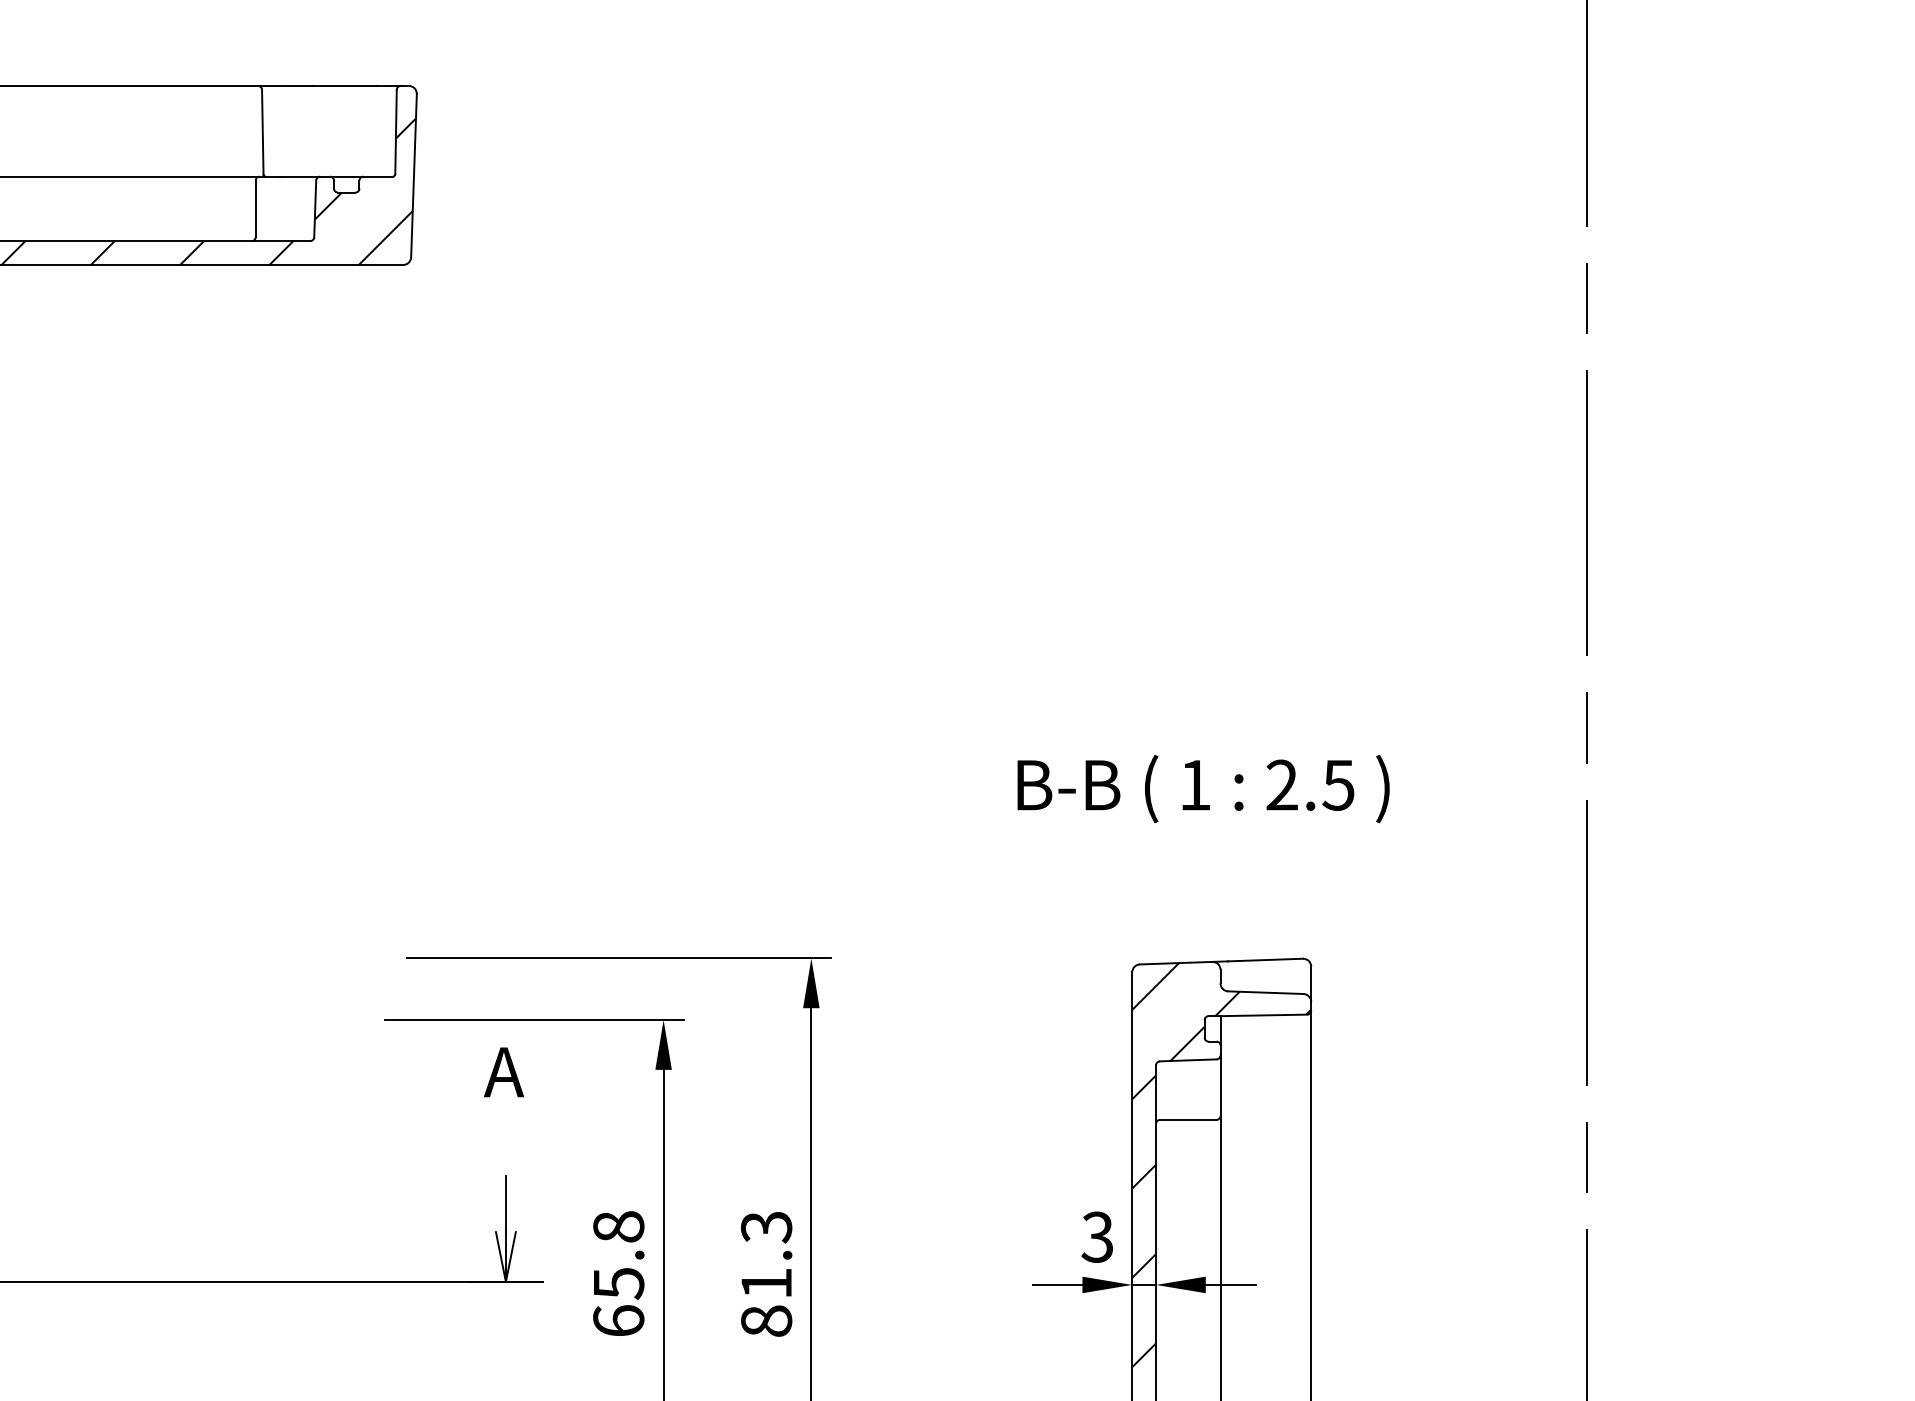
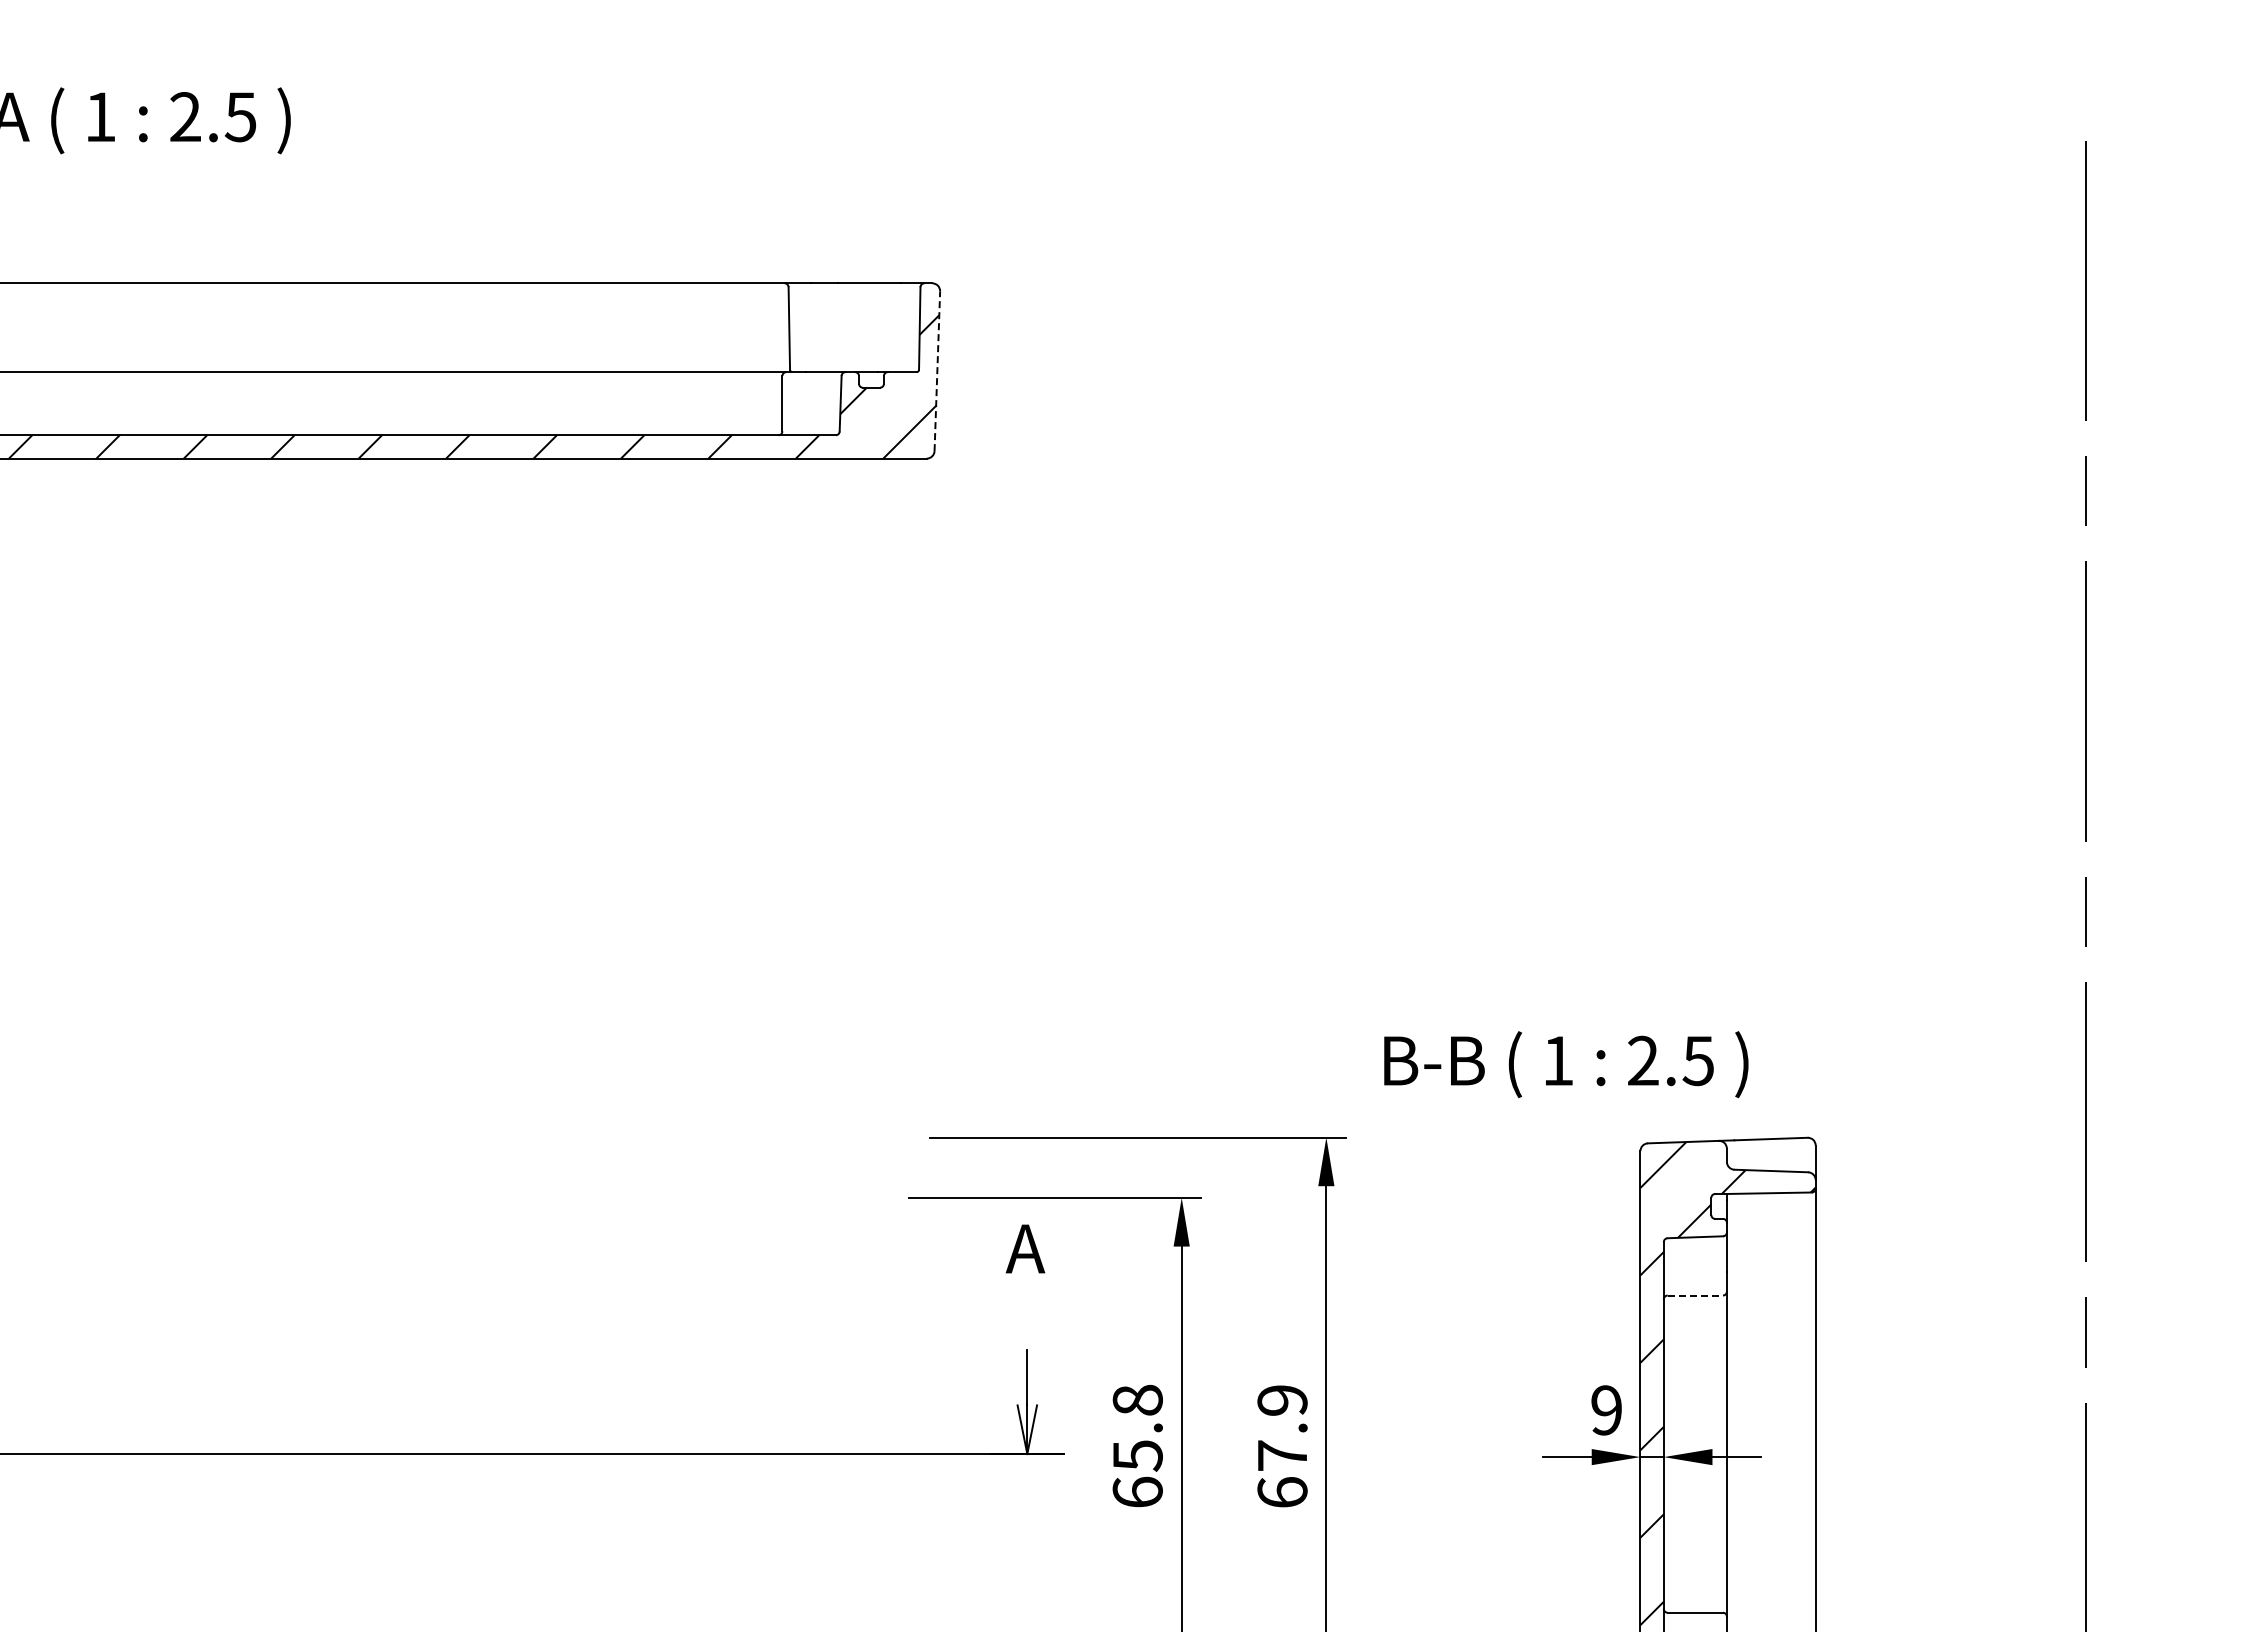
line: (414, 175) -> (937, 371), solid -> dashed
text: (1203, 788) -> (1566, 1064), moved
line: (1188, 1119) -> (1695, 1295), solid -> dashed
text: (1096, 1237) -> (1605, 1410), 3 -> 9
text: (766, 1274) -> (1282, 1446), 81.3 -> 67.9

